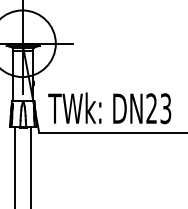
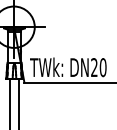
text: (164, 108) -> (102, 67), DN23 -> DN20

